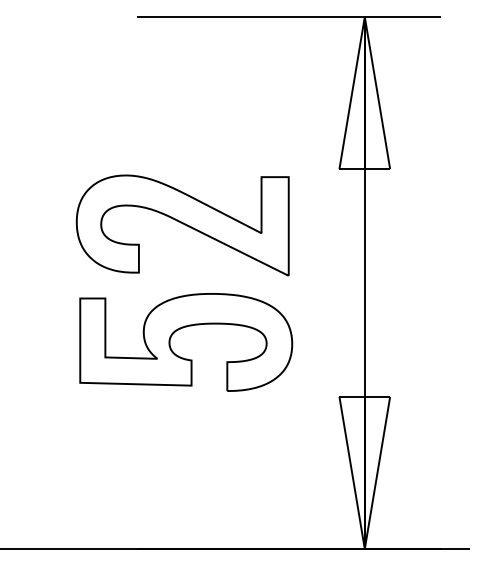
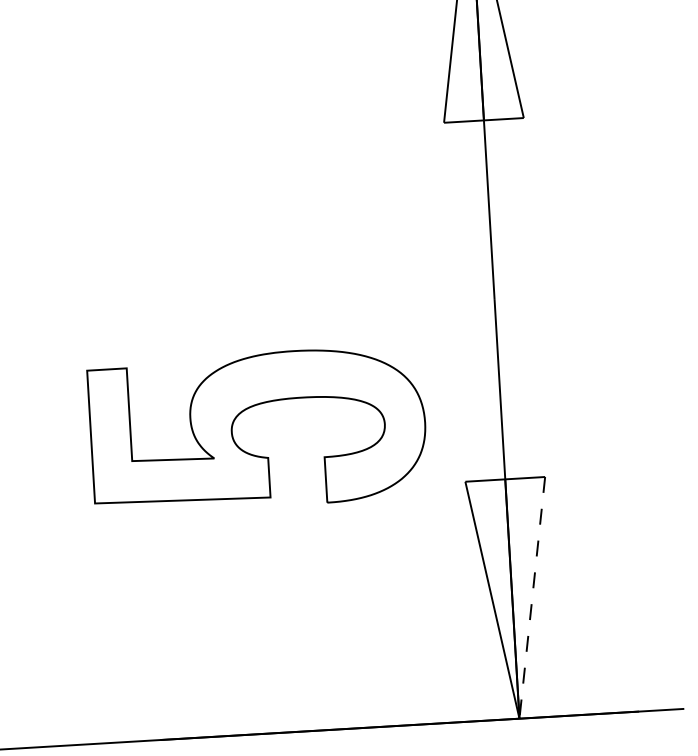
part: (182, 225) -> (202, 226), removed
part: (183, 328) -> (252, 408), moved
line: (377, 473) -> (532, 598), solid -> dashed

